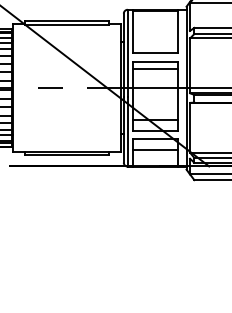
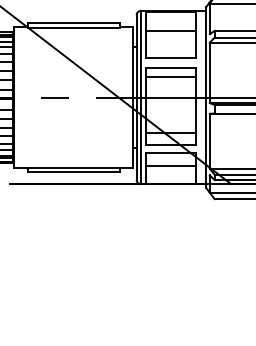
line: (154, 27) -> (170, 30), added

